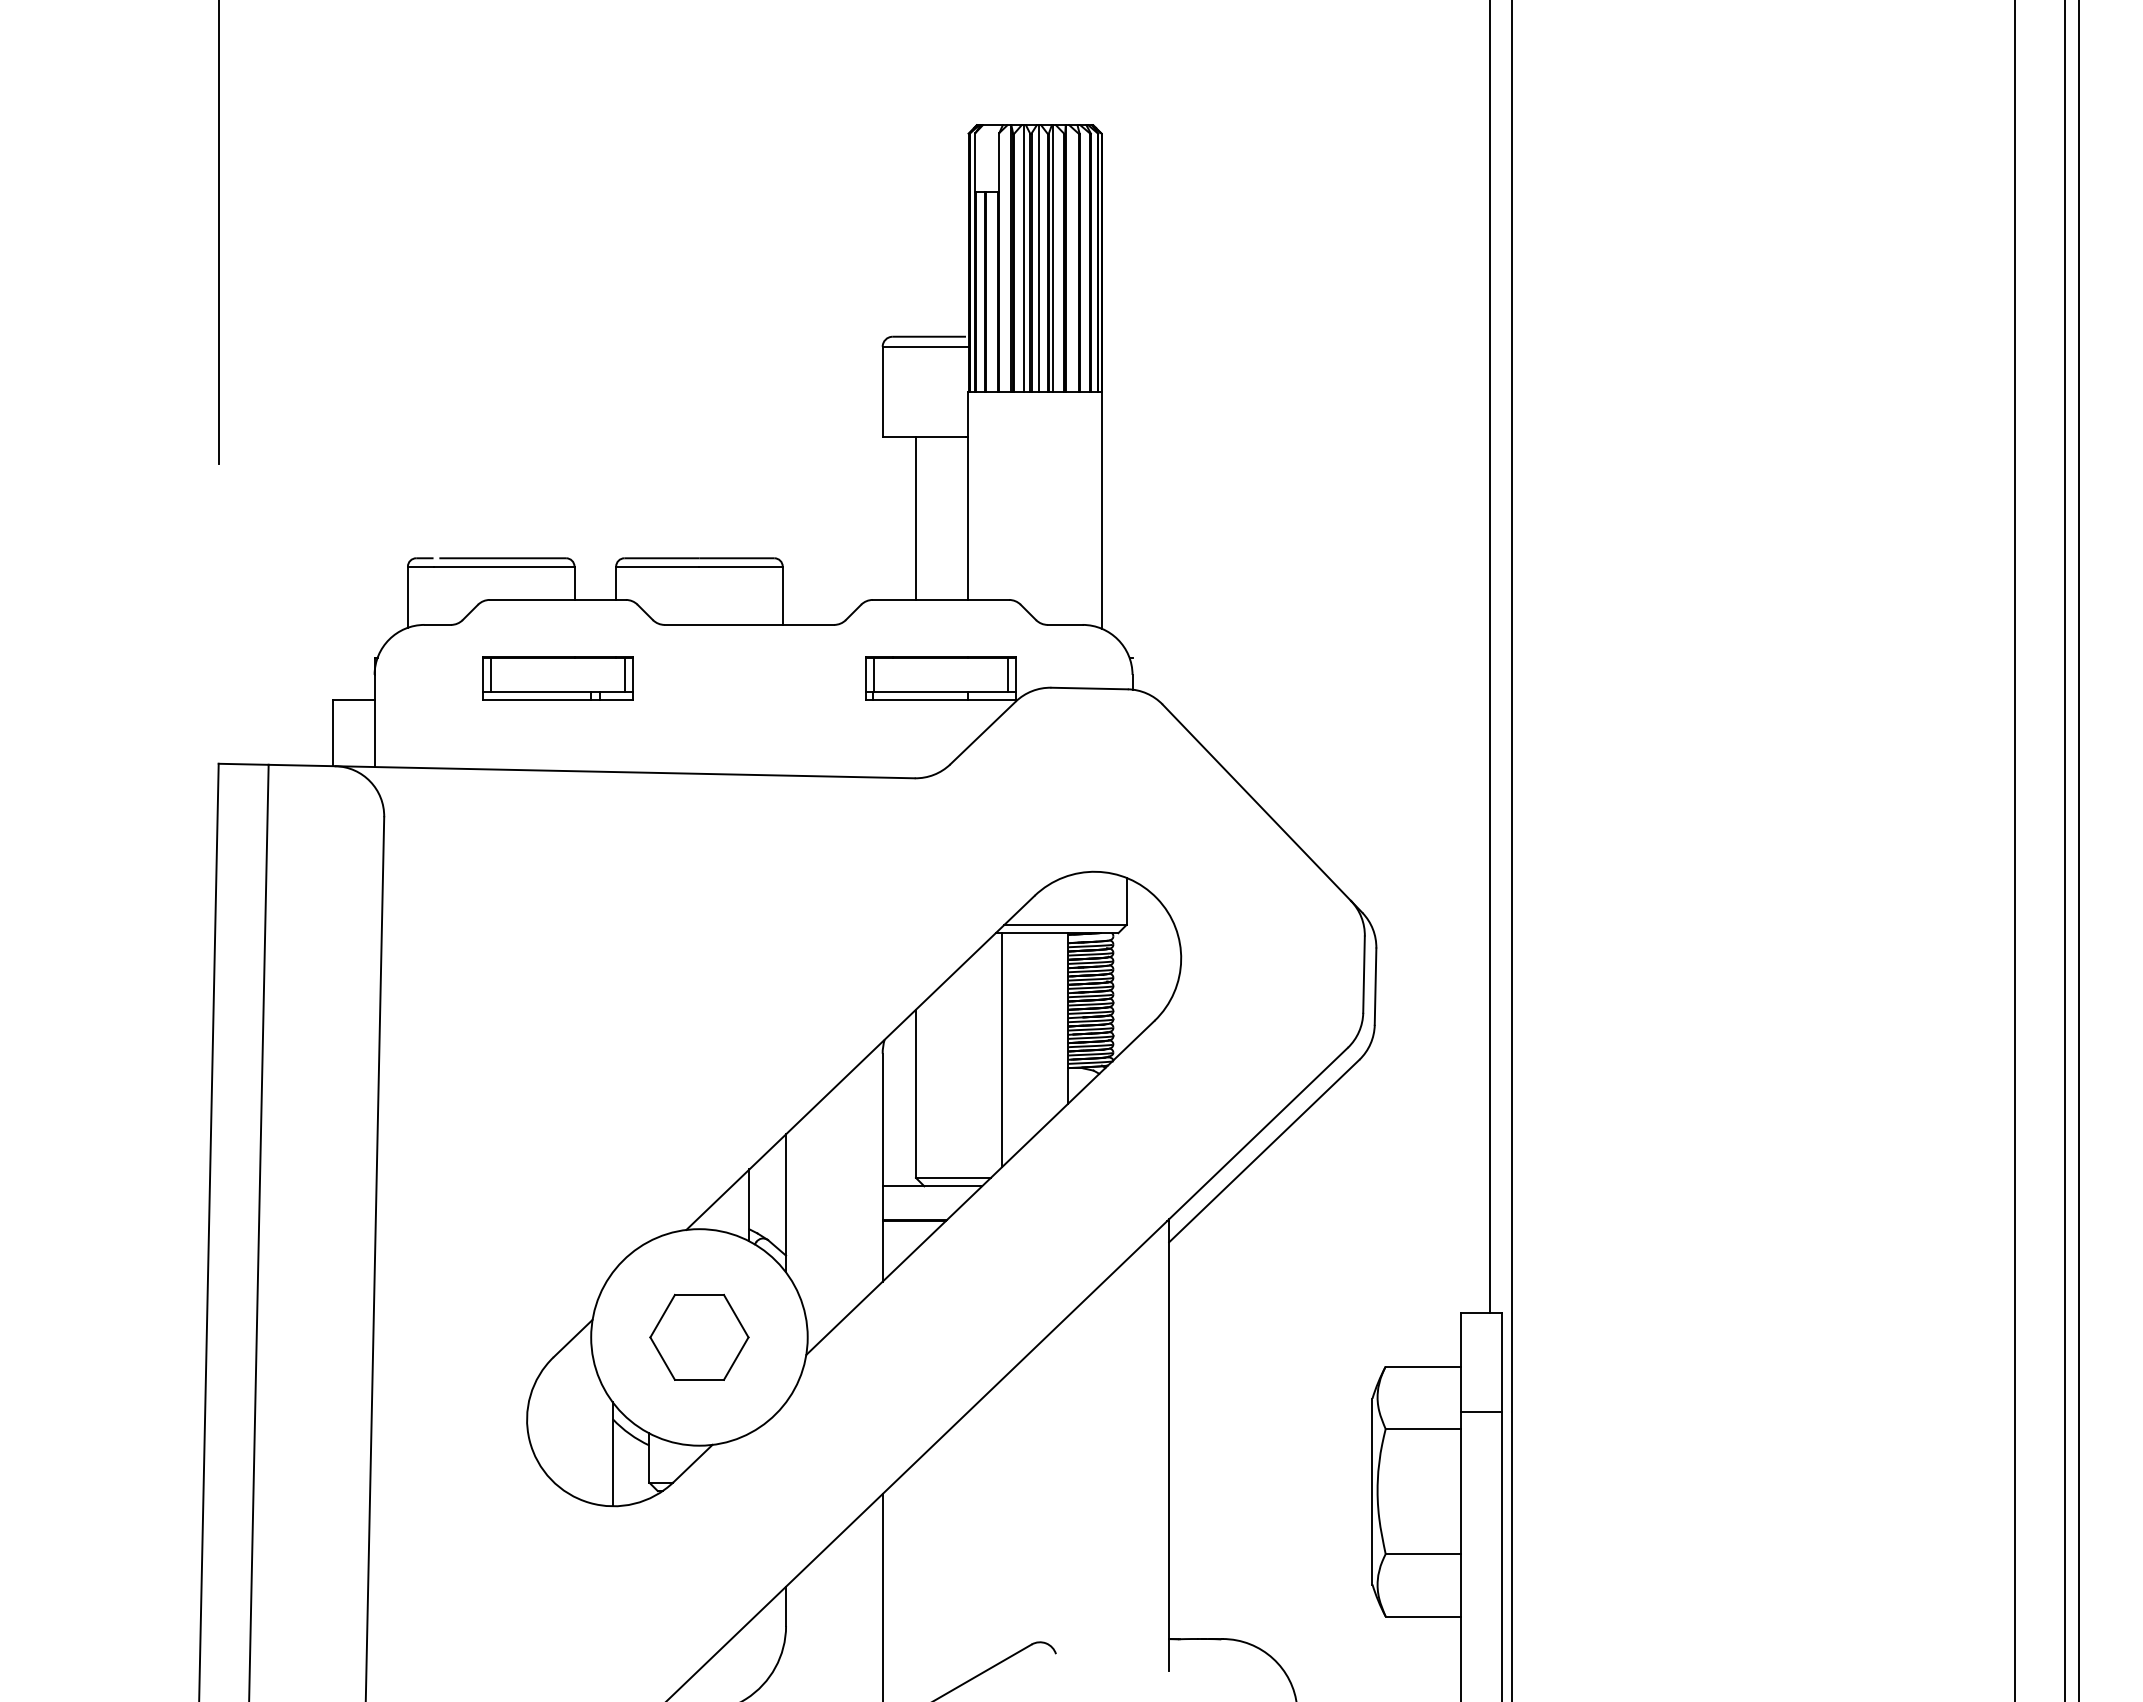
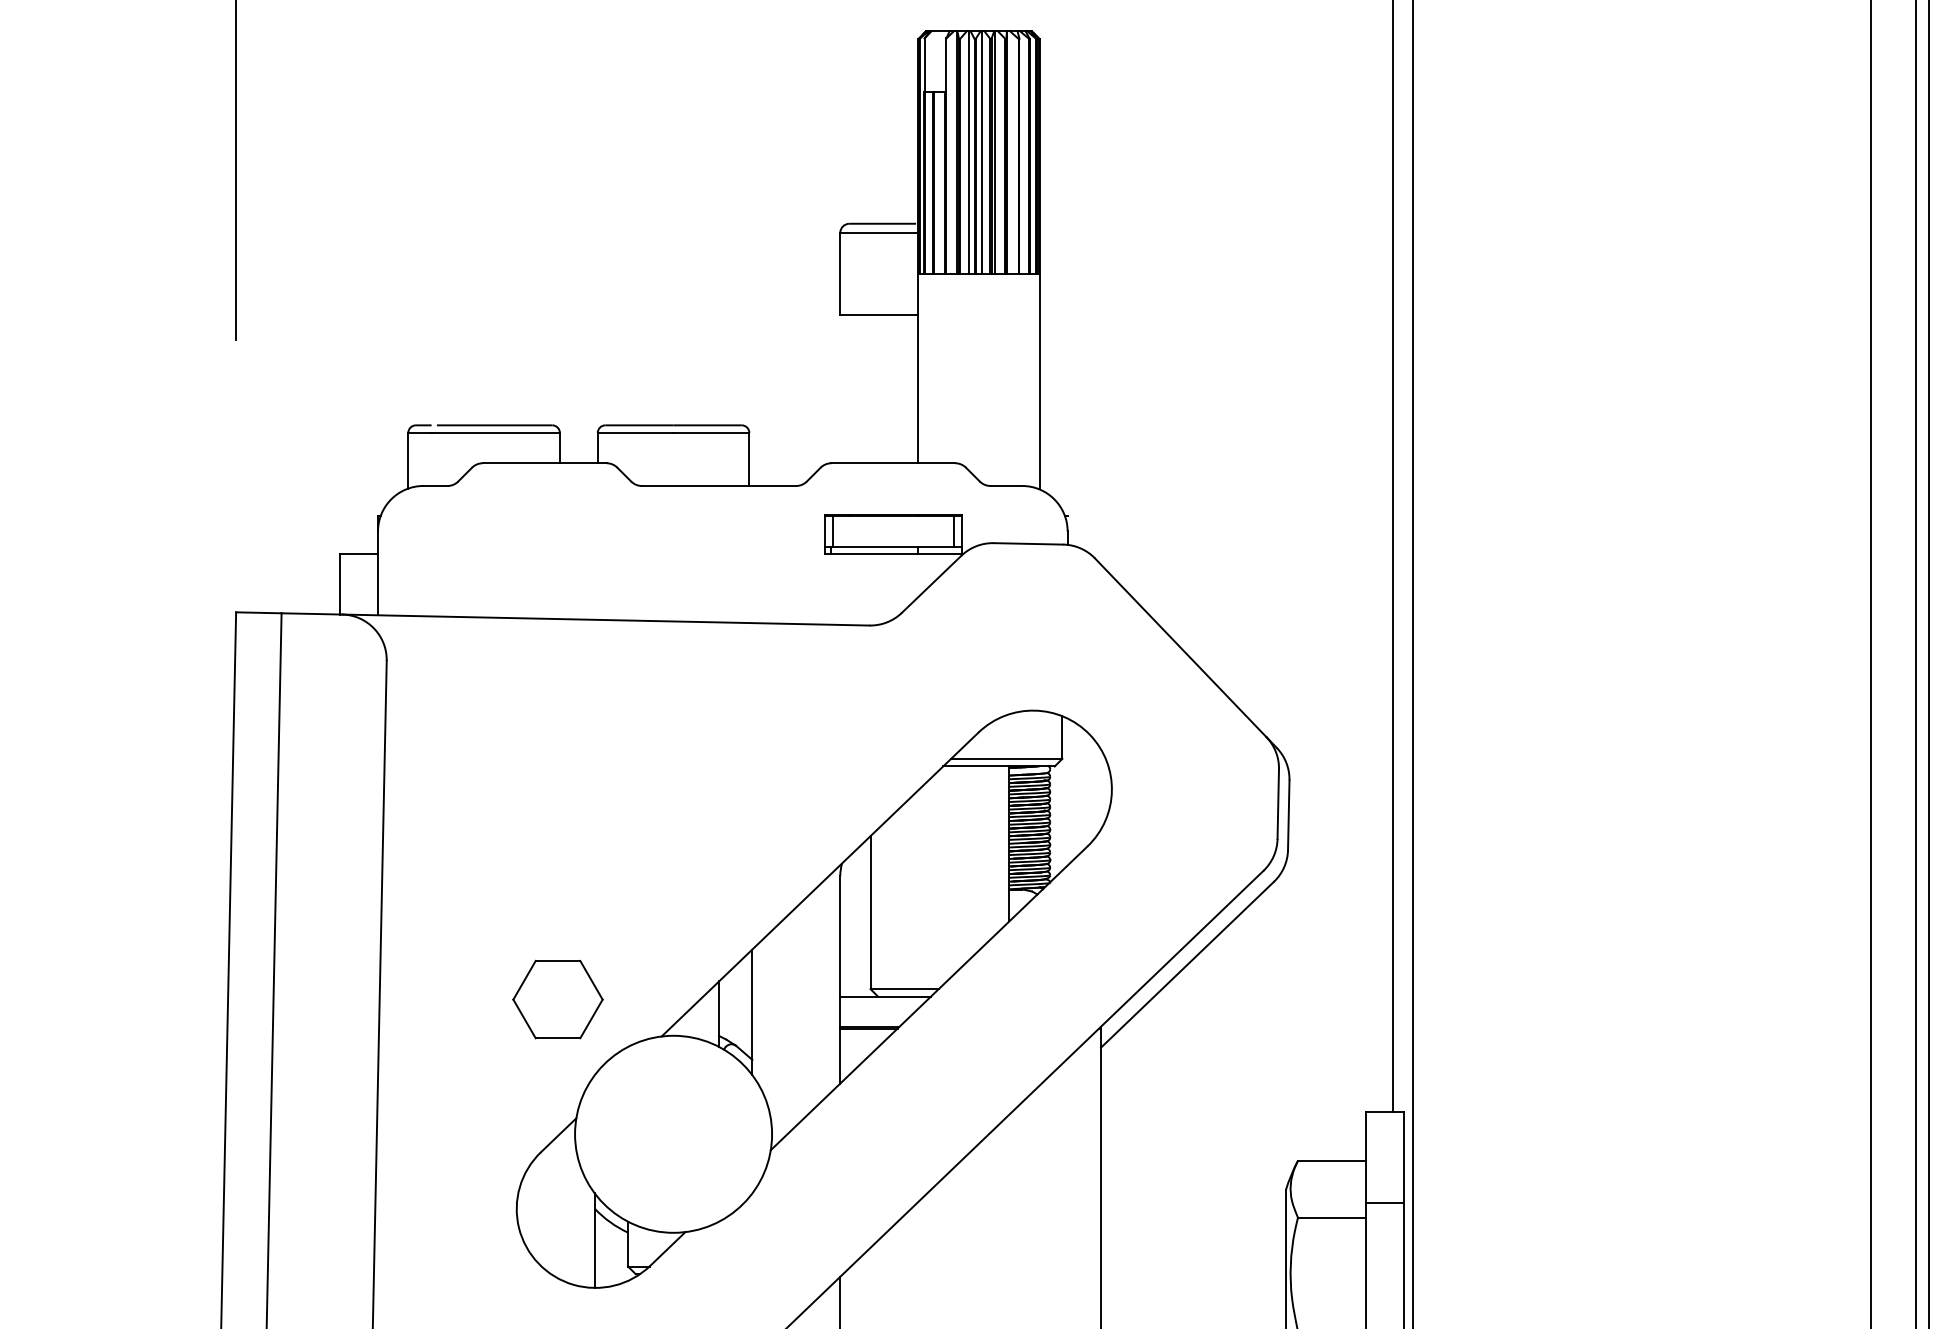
line: (916, 517) -> (871, 388), removed
part: (557, 678) -> (544, 534), removed
line: (1001, 1050) -> (948, 873), removed
part: (699, 1336) -> (558, 998), moved

